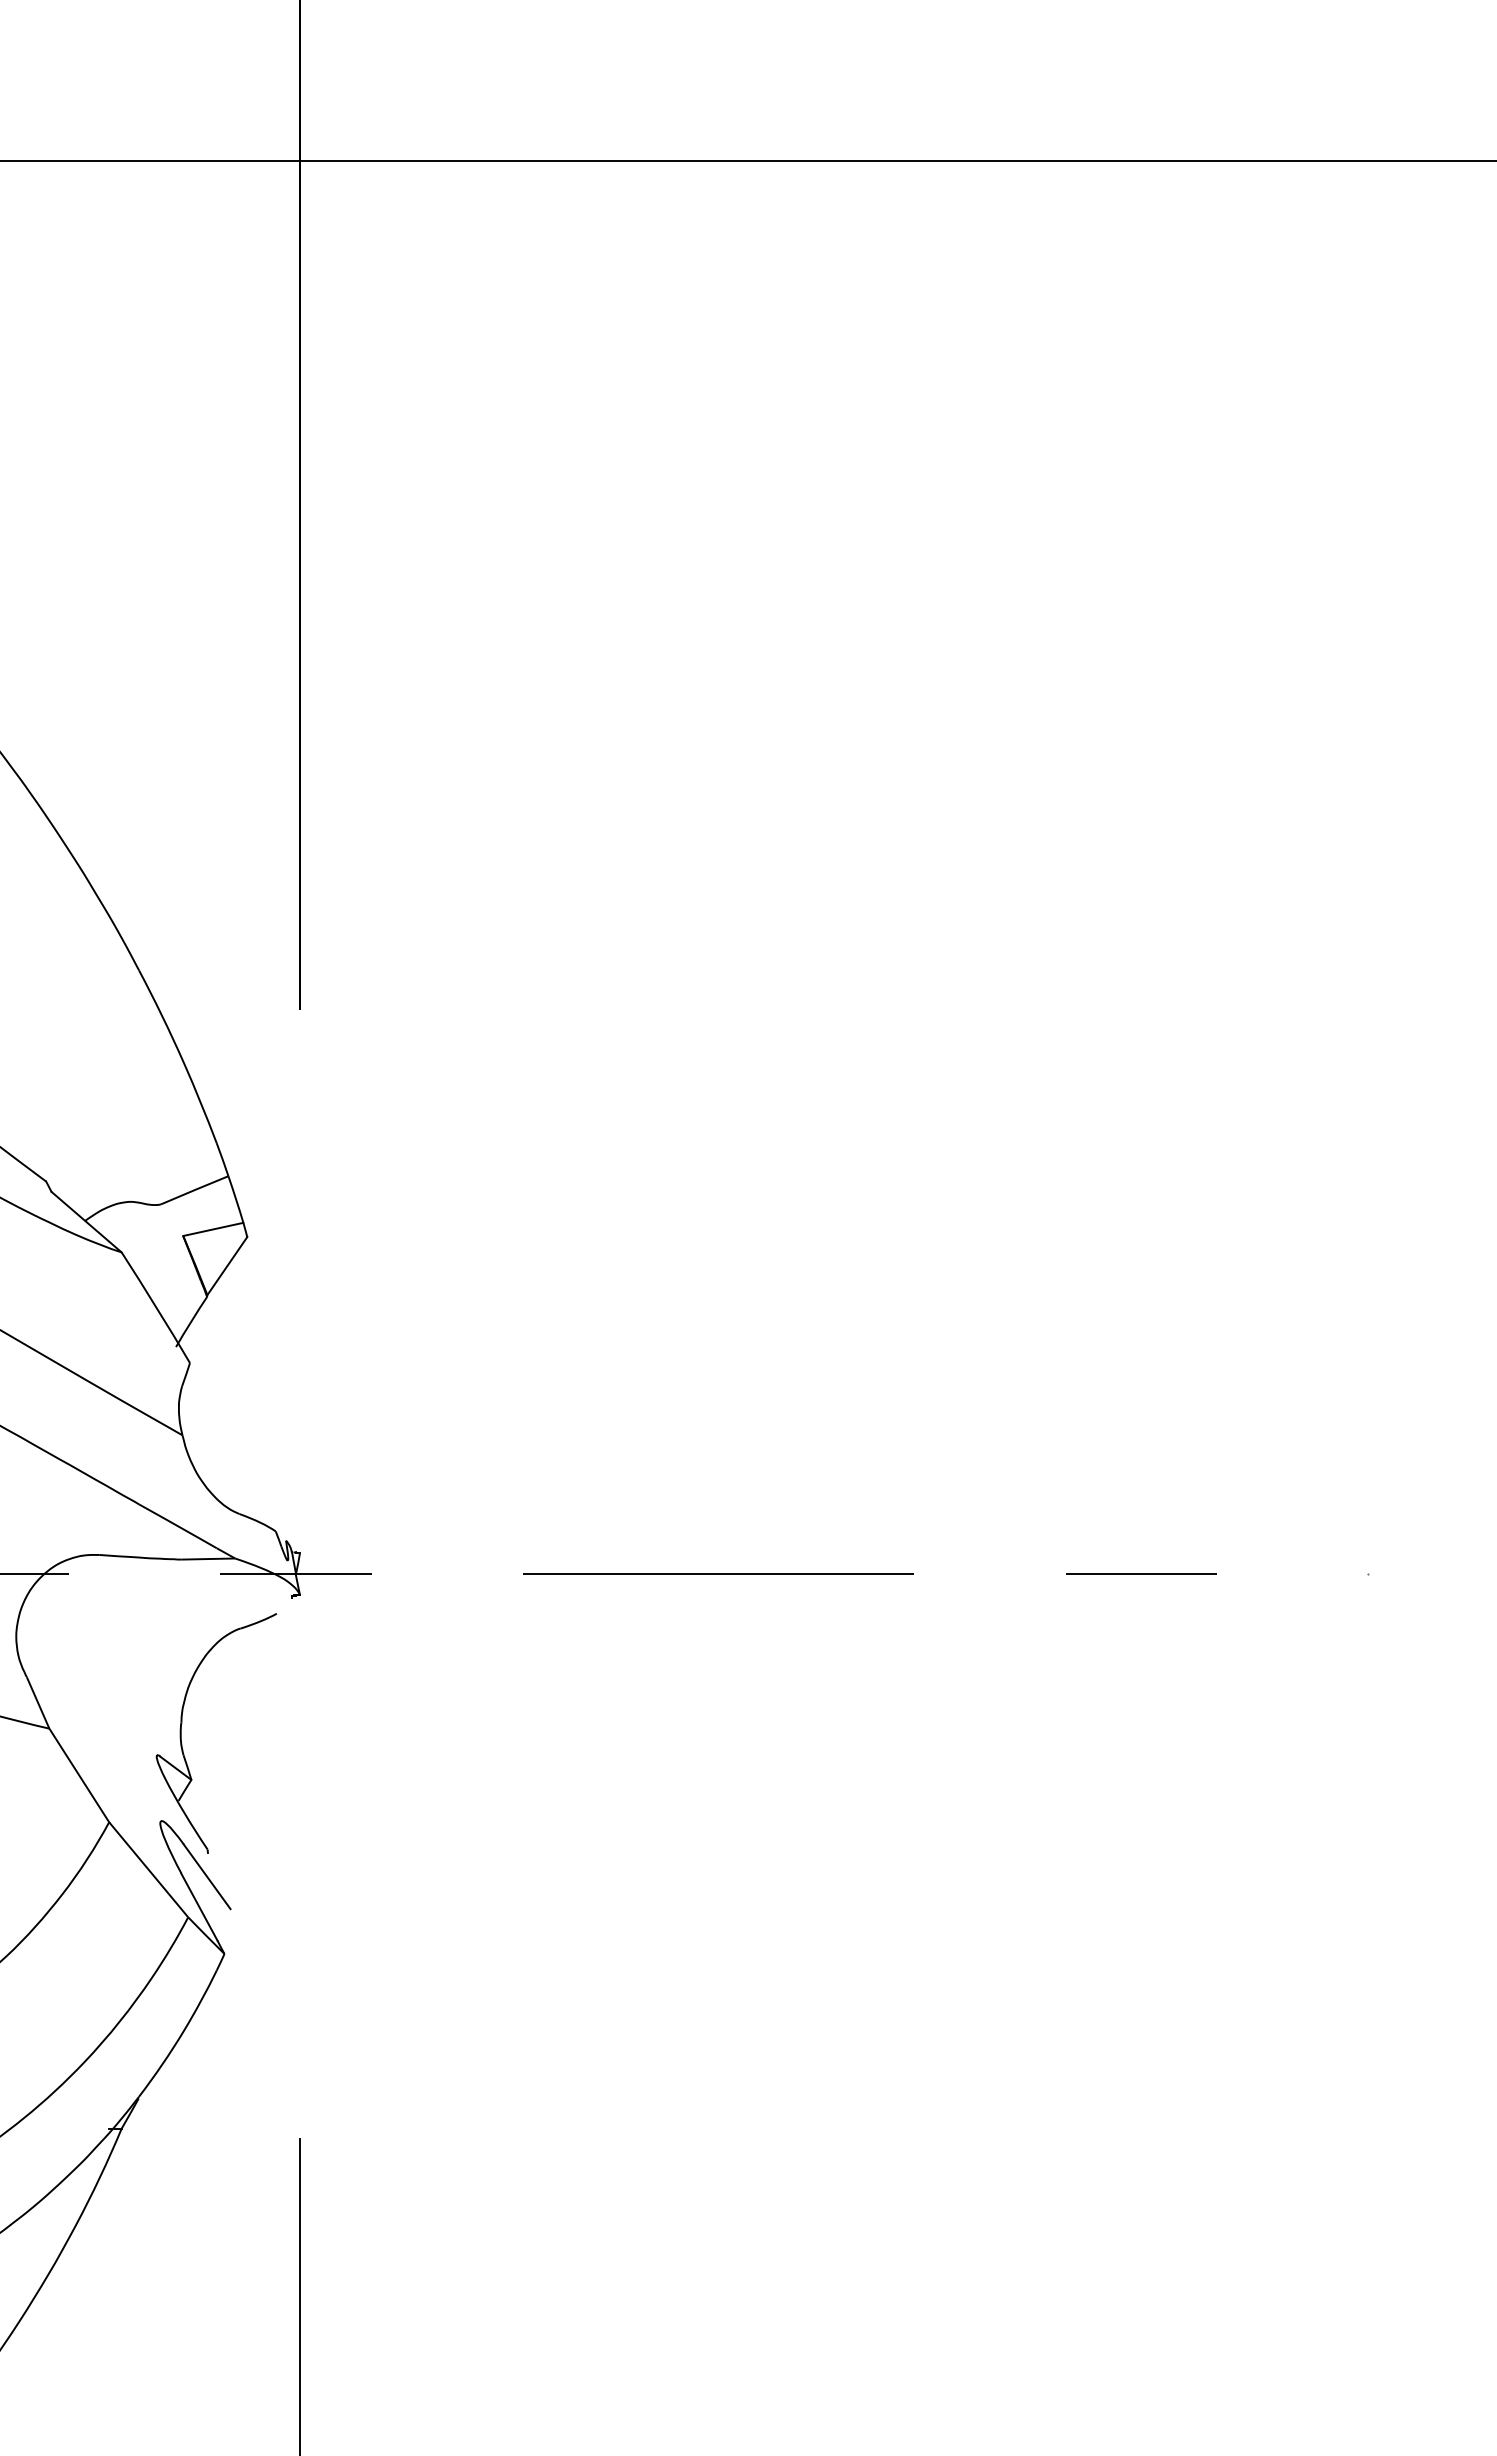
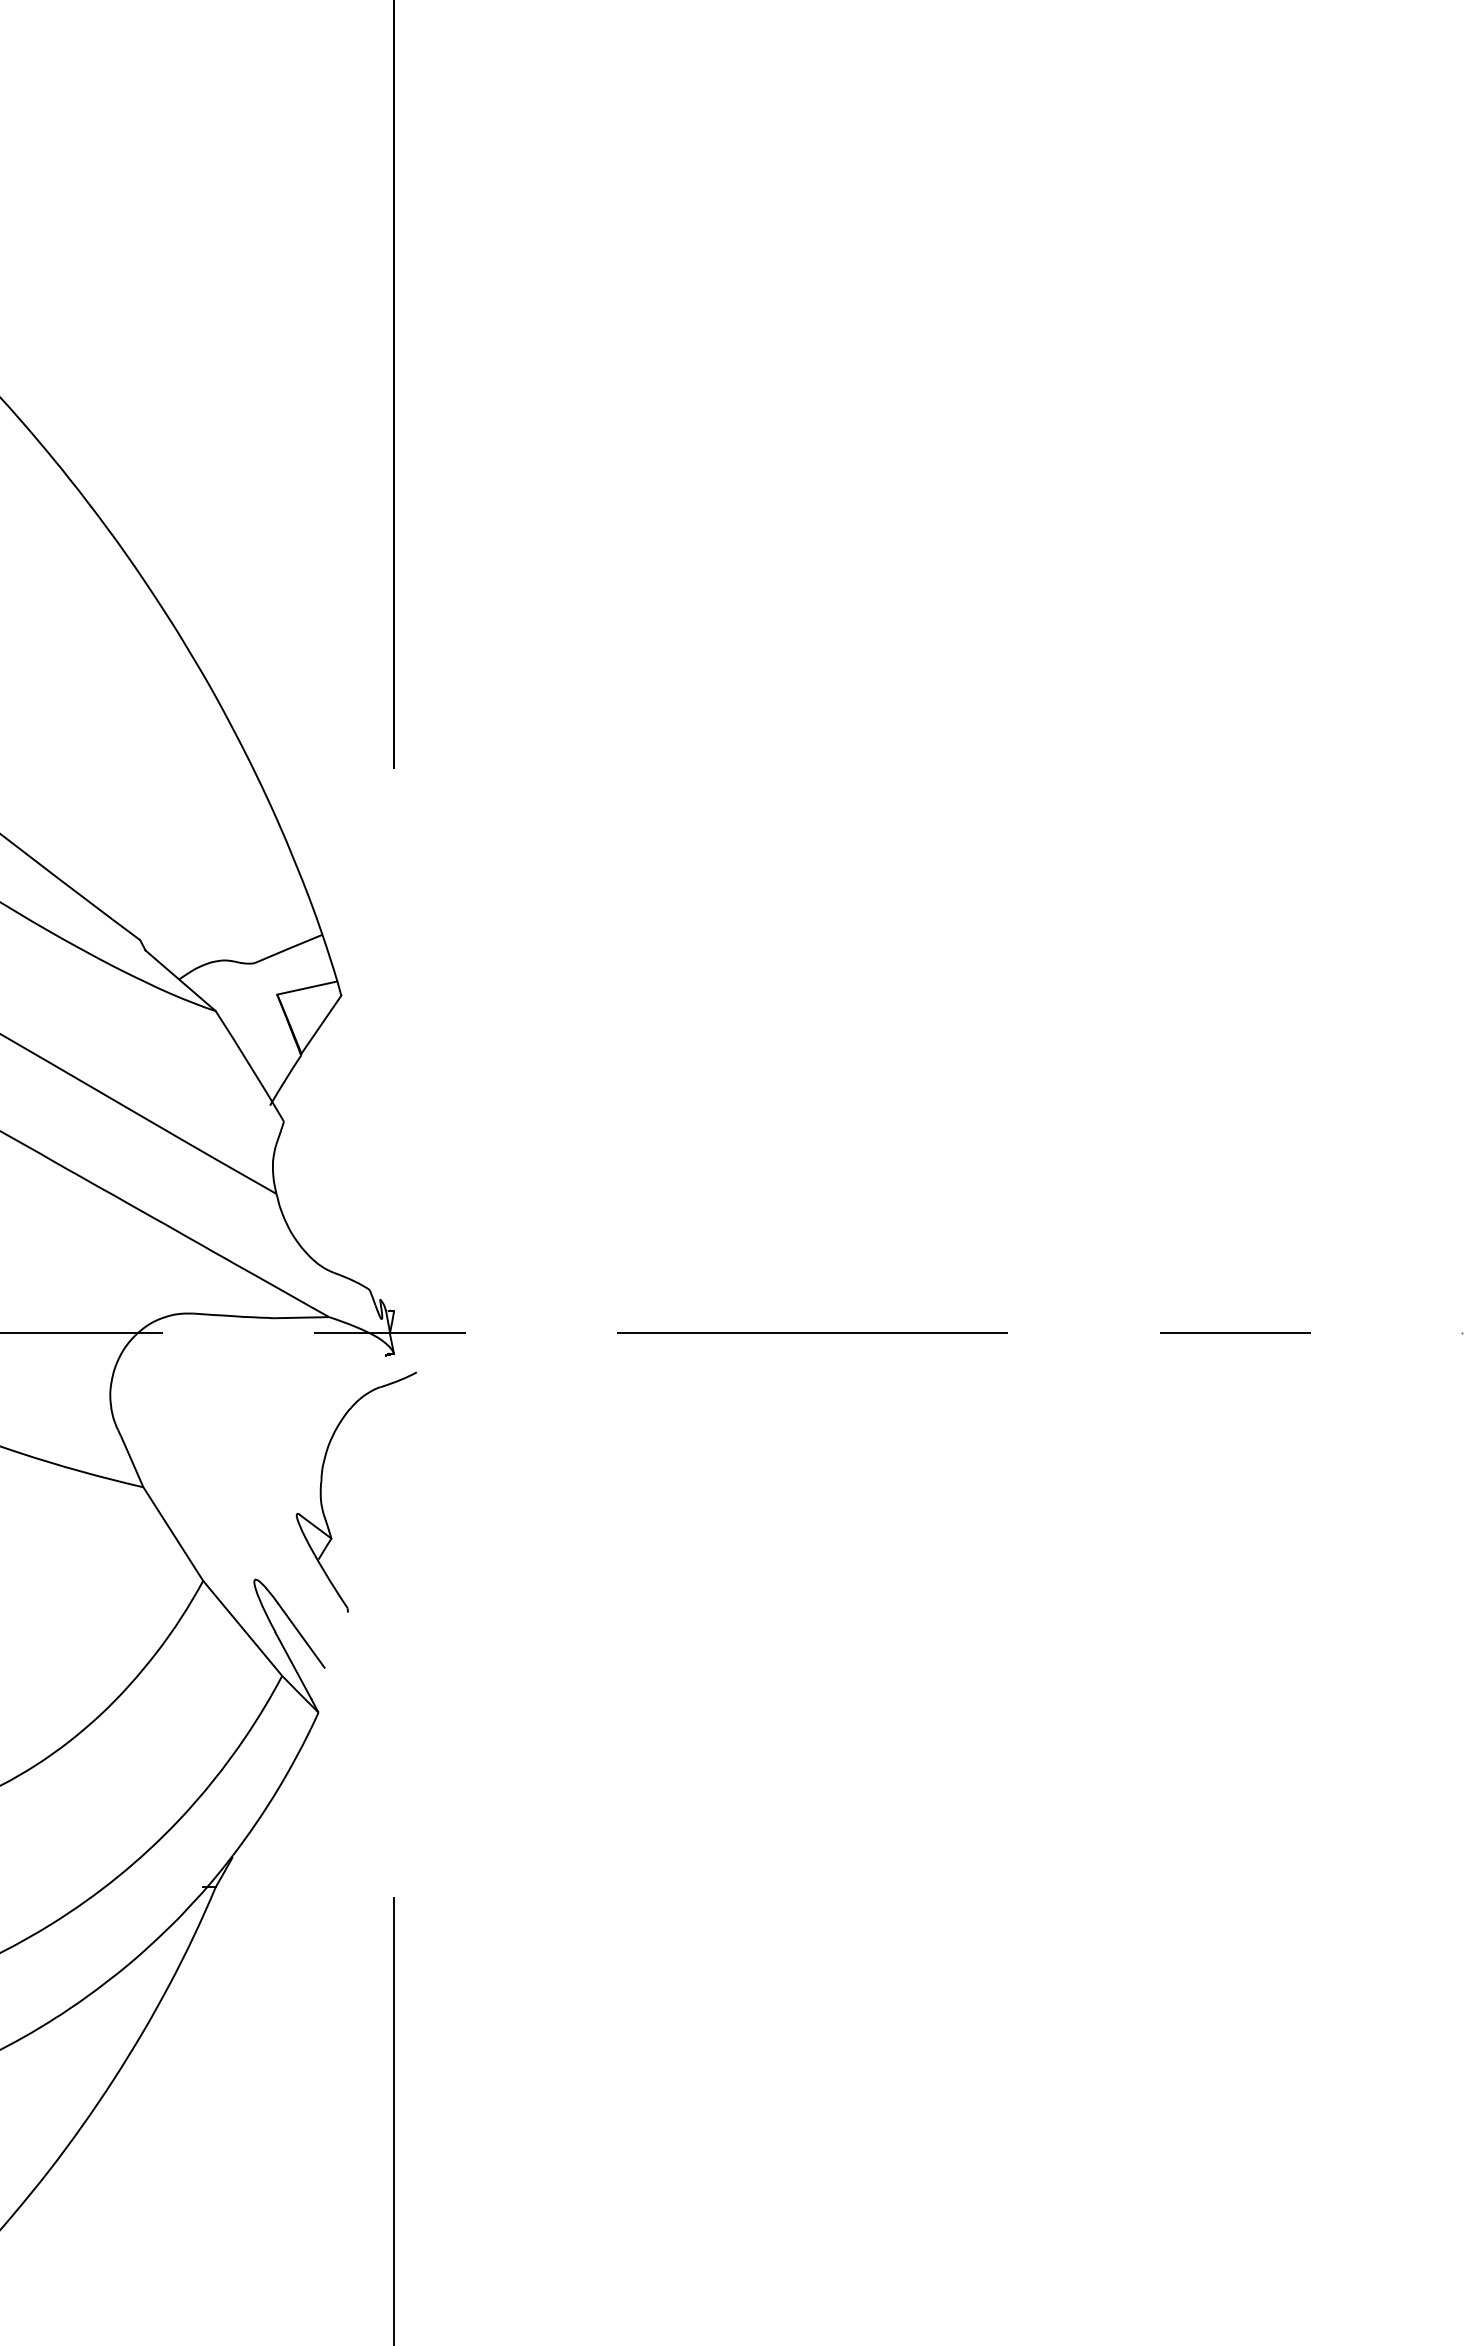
part: (181, 1733) -> (321, 1492), moved

